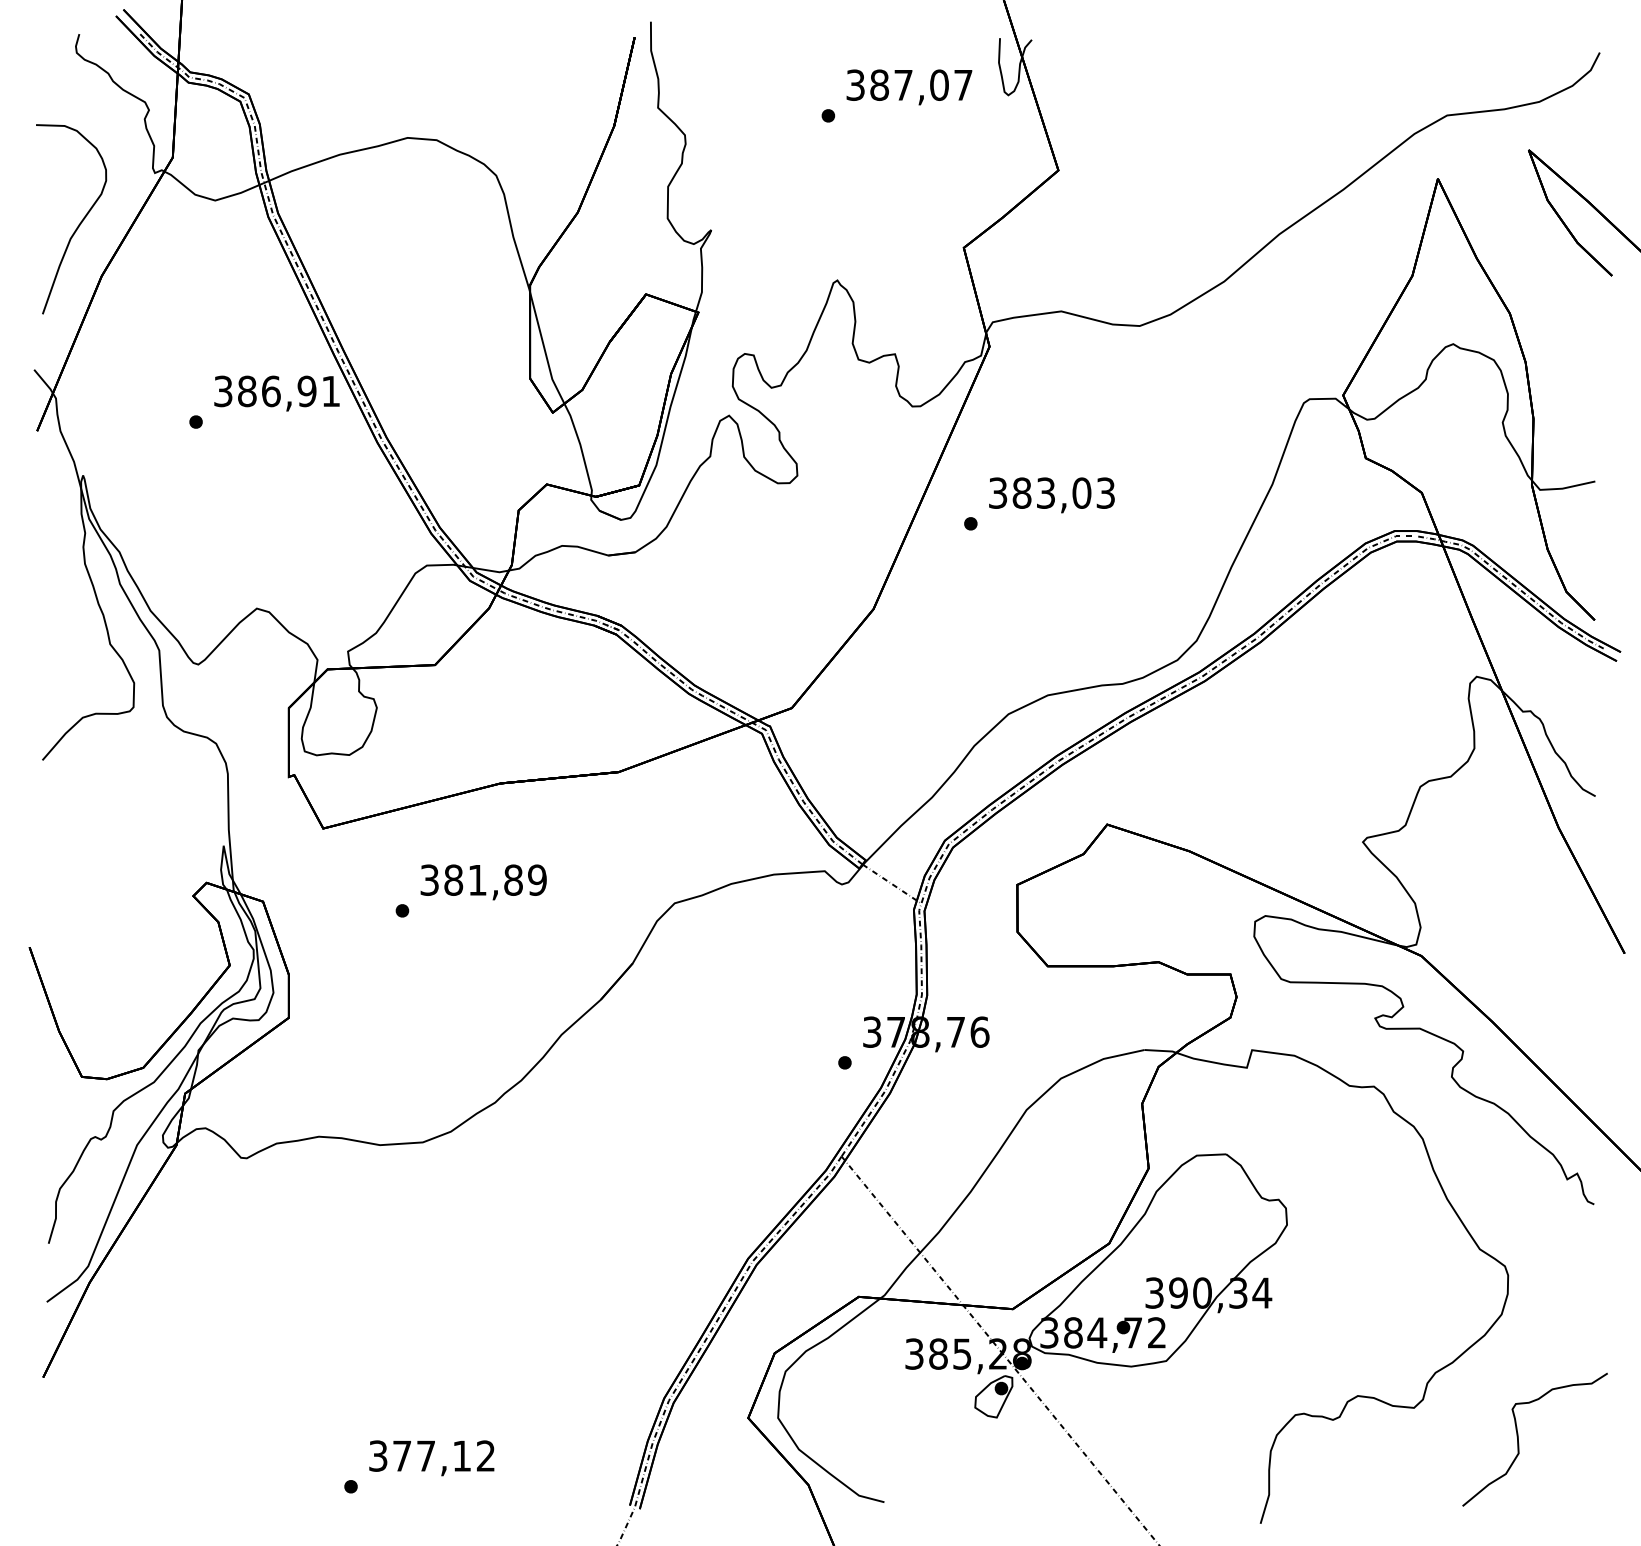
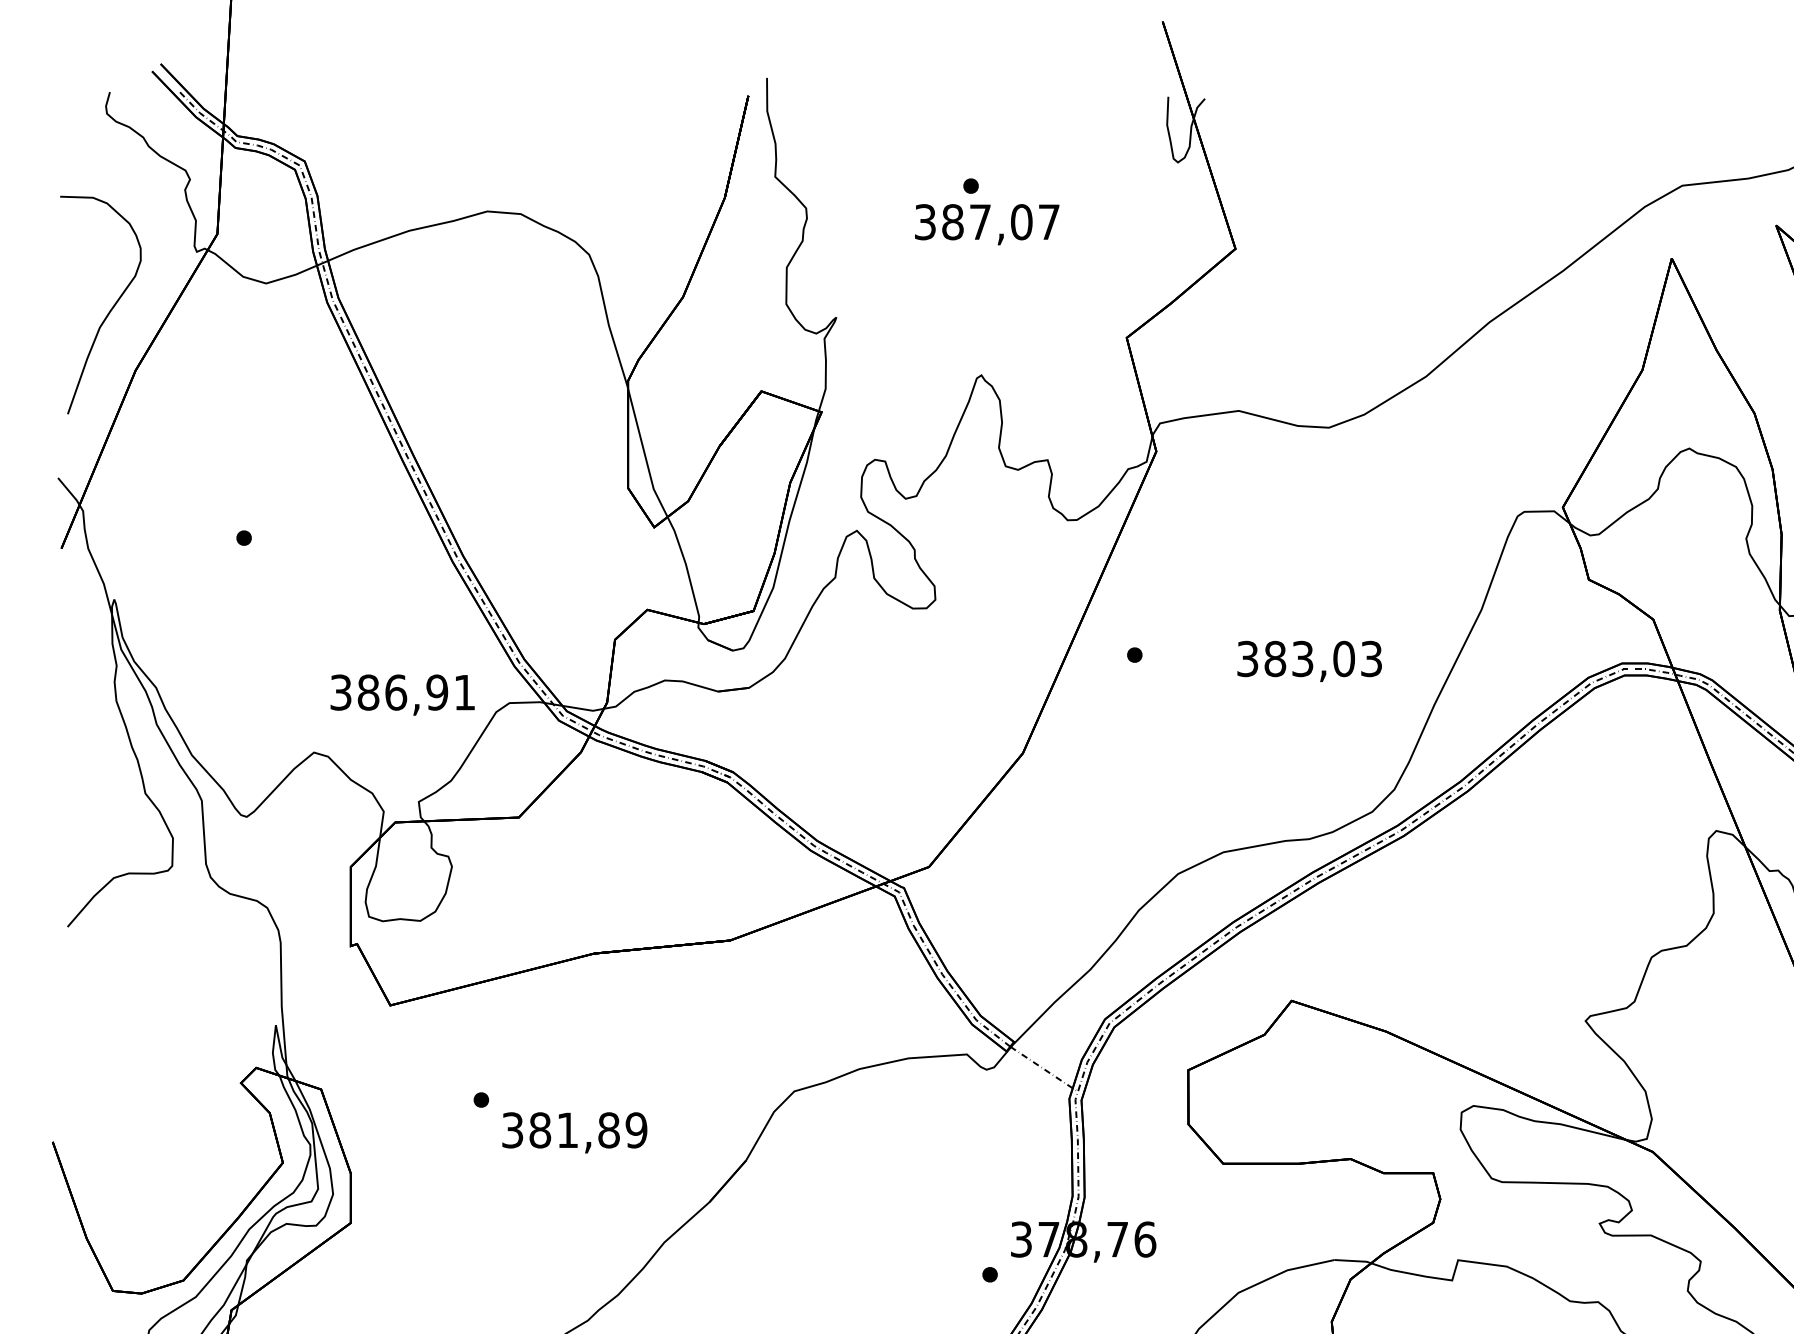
text: (909, 87) -> (987, 224), moved
text: (276, 393) -> (402, 694), moved
text: (1051, 495) -> (1309, 661), moved
text: (483, 882) -> (574, 1132), moved

